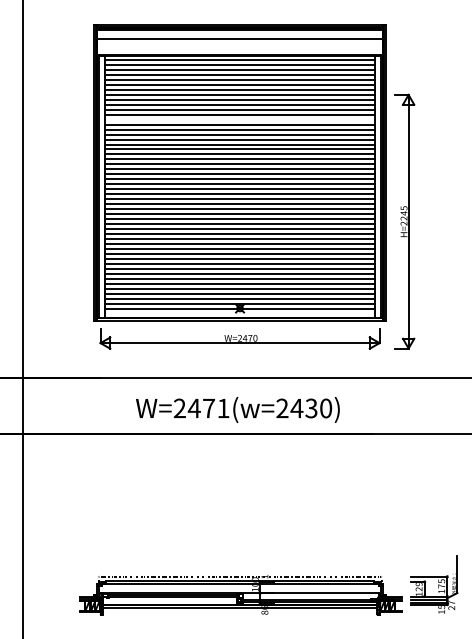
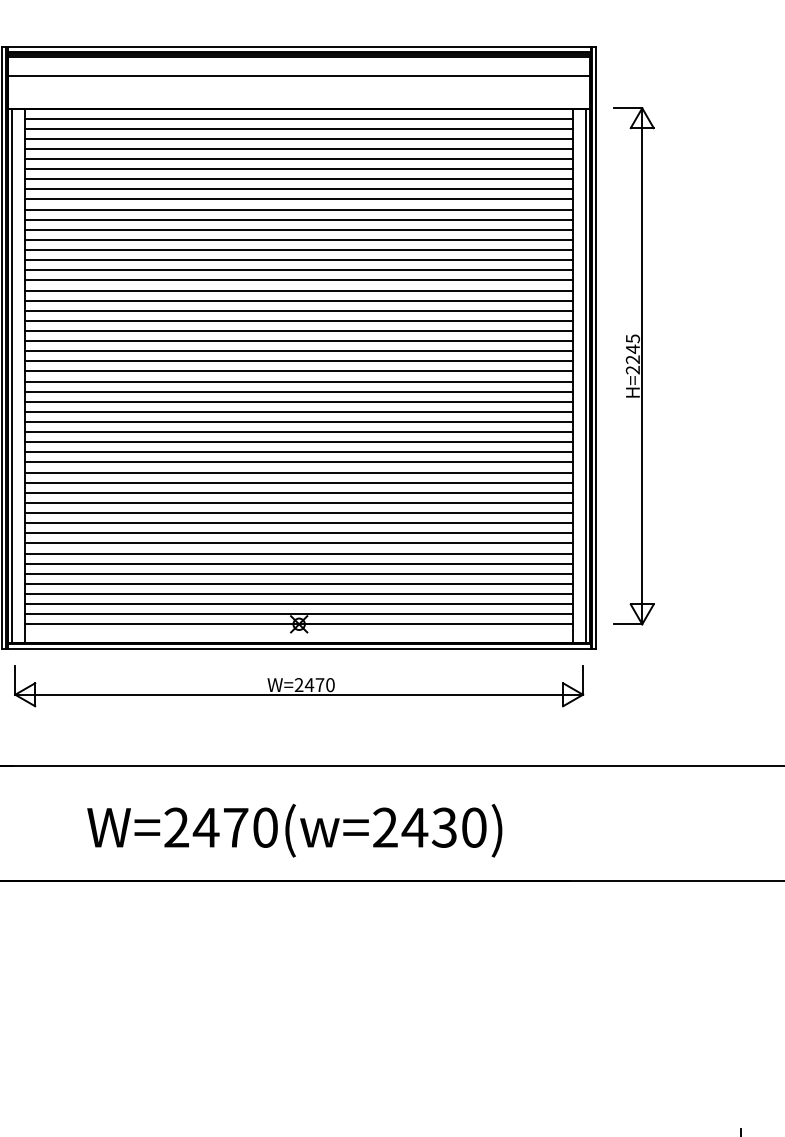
line: (239, 119) -> (298, 239), added
part: (404, 221) -> (633, 365), moved
text: (223, 408) -> (265, 827), W=2471(w=2430) -> W=2470(w=2430)

